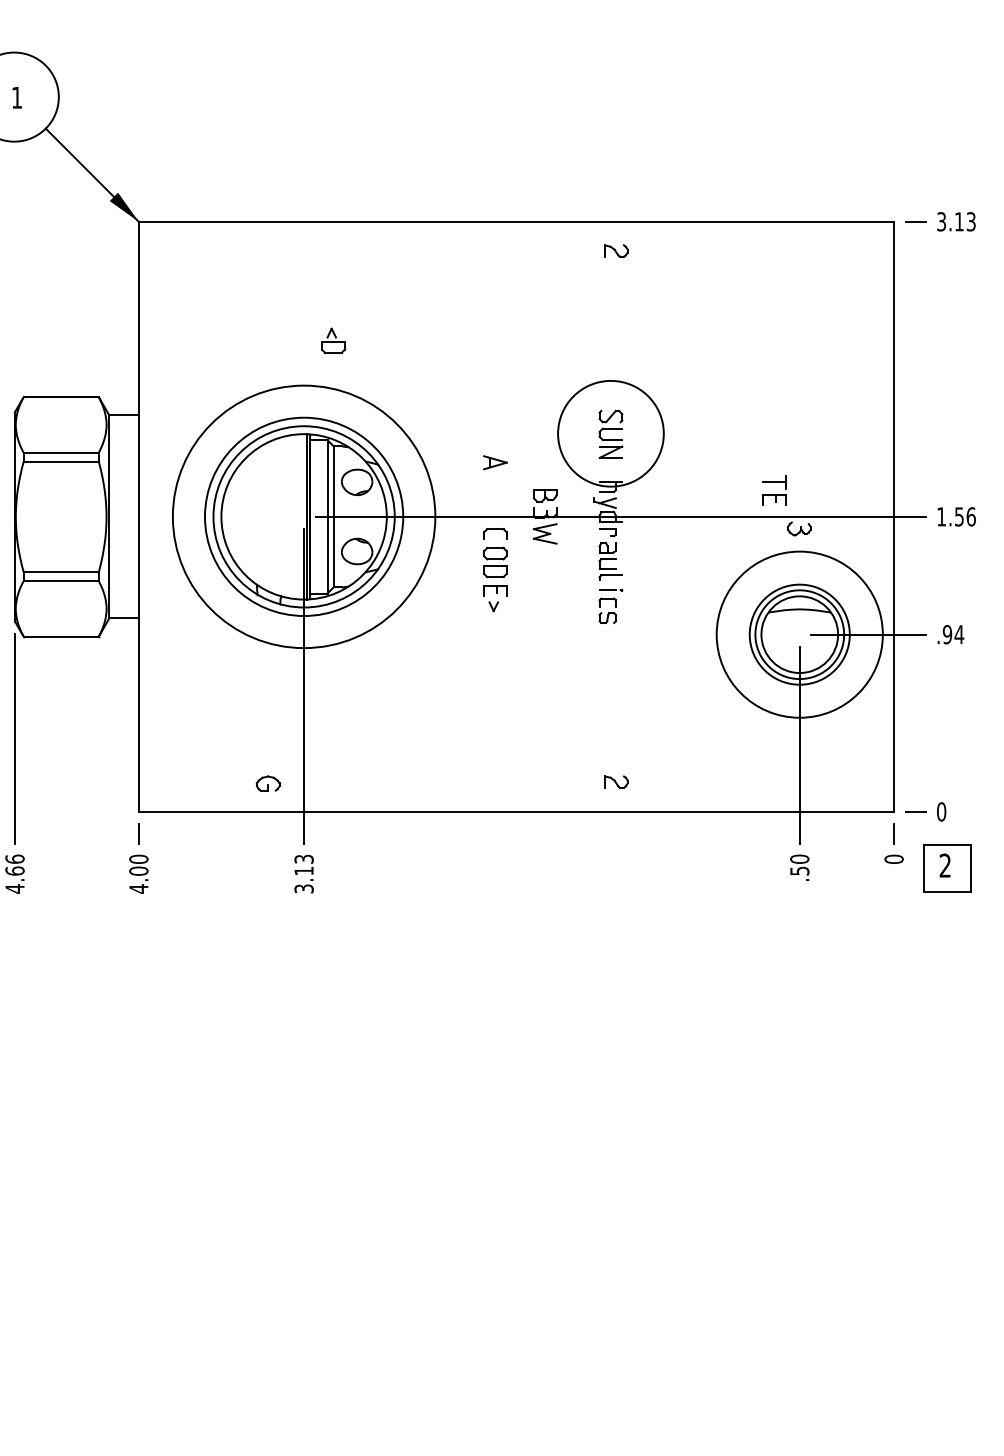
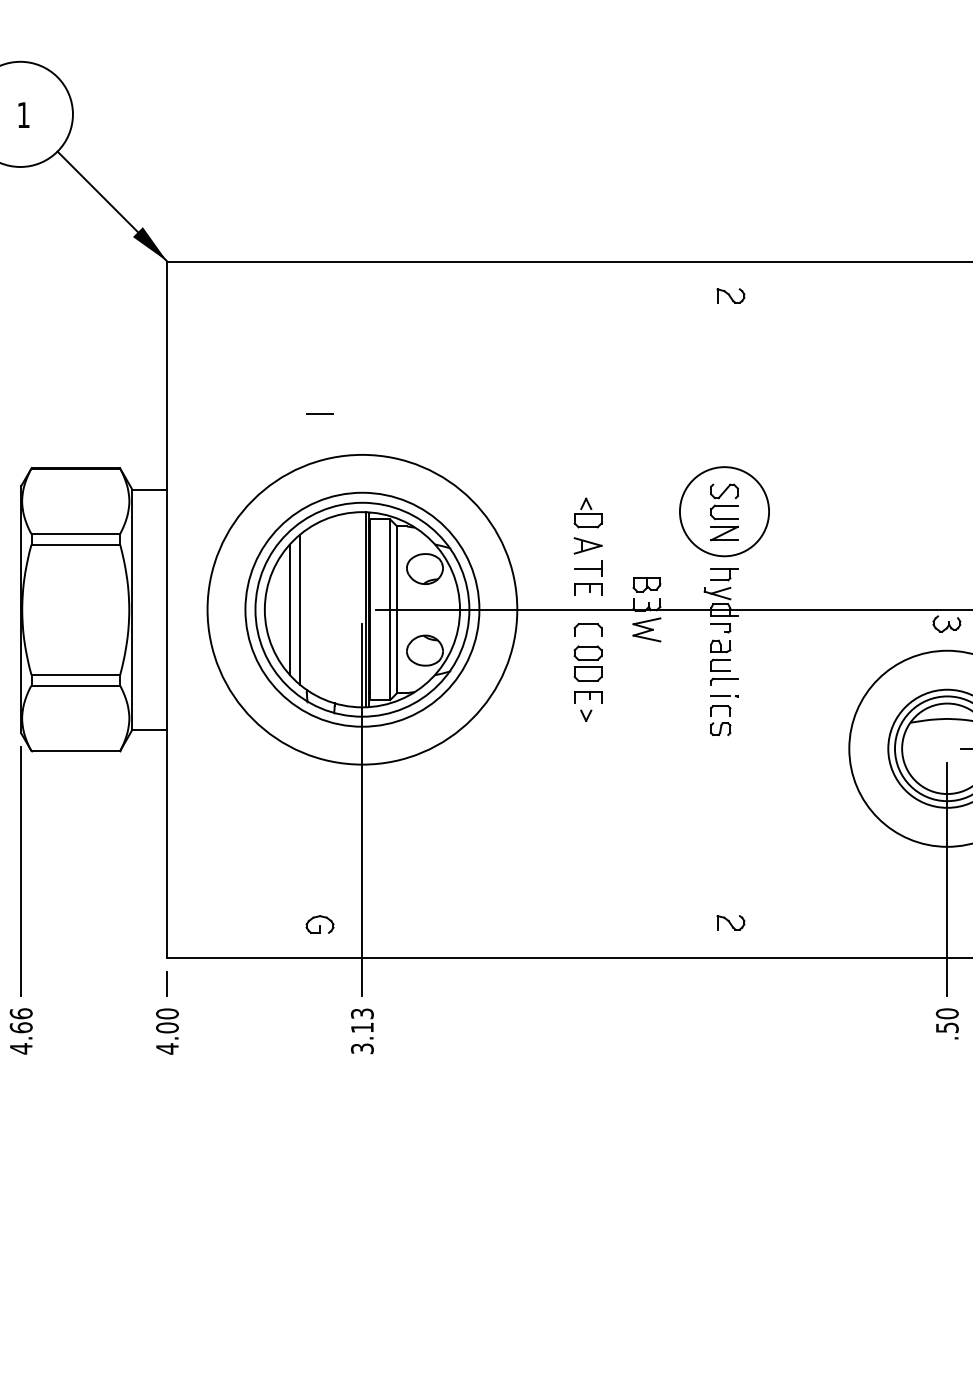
part: (333, 340) -> (588, 512), moved
line: (268, 350) -> (320, 413), added
circle: (610, 433) -> (723, 511), size x0.71
part: (774, 490) -> (588, 578), moved
line: (242, 516) -> (289, 609), added
line: (251, 516) -> (300, 609), added

